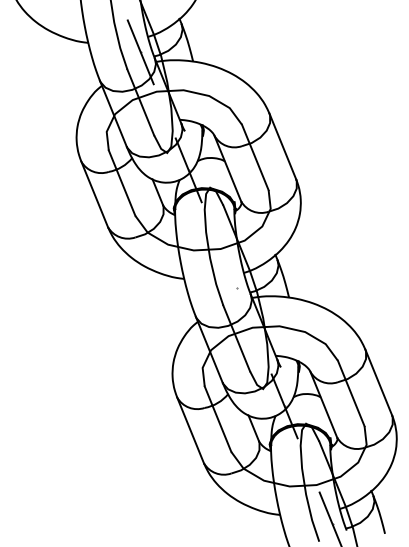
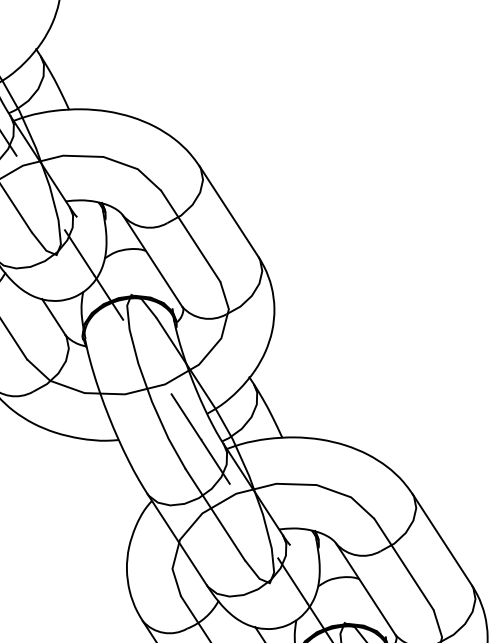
line: (236, 288) -> (200, 439), added

